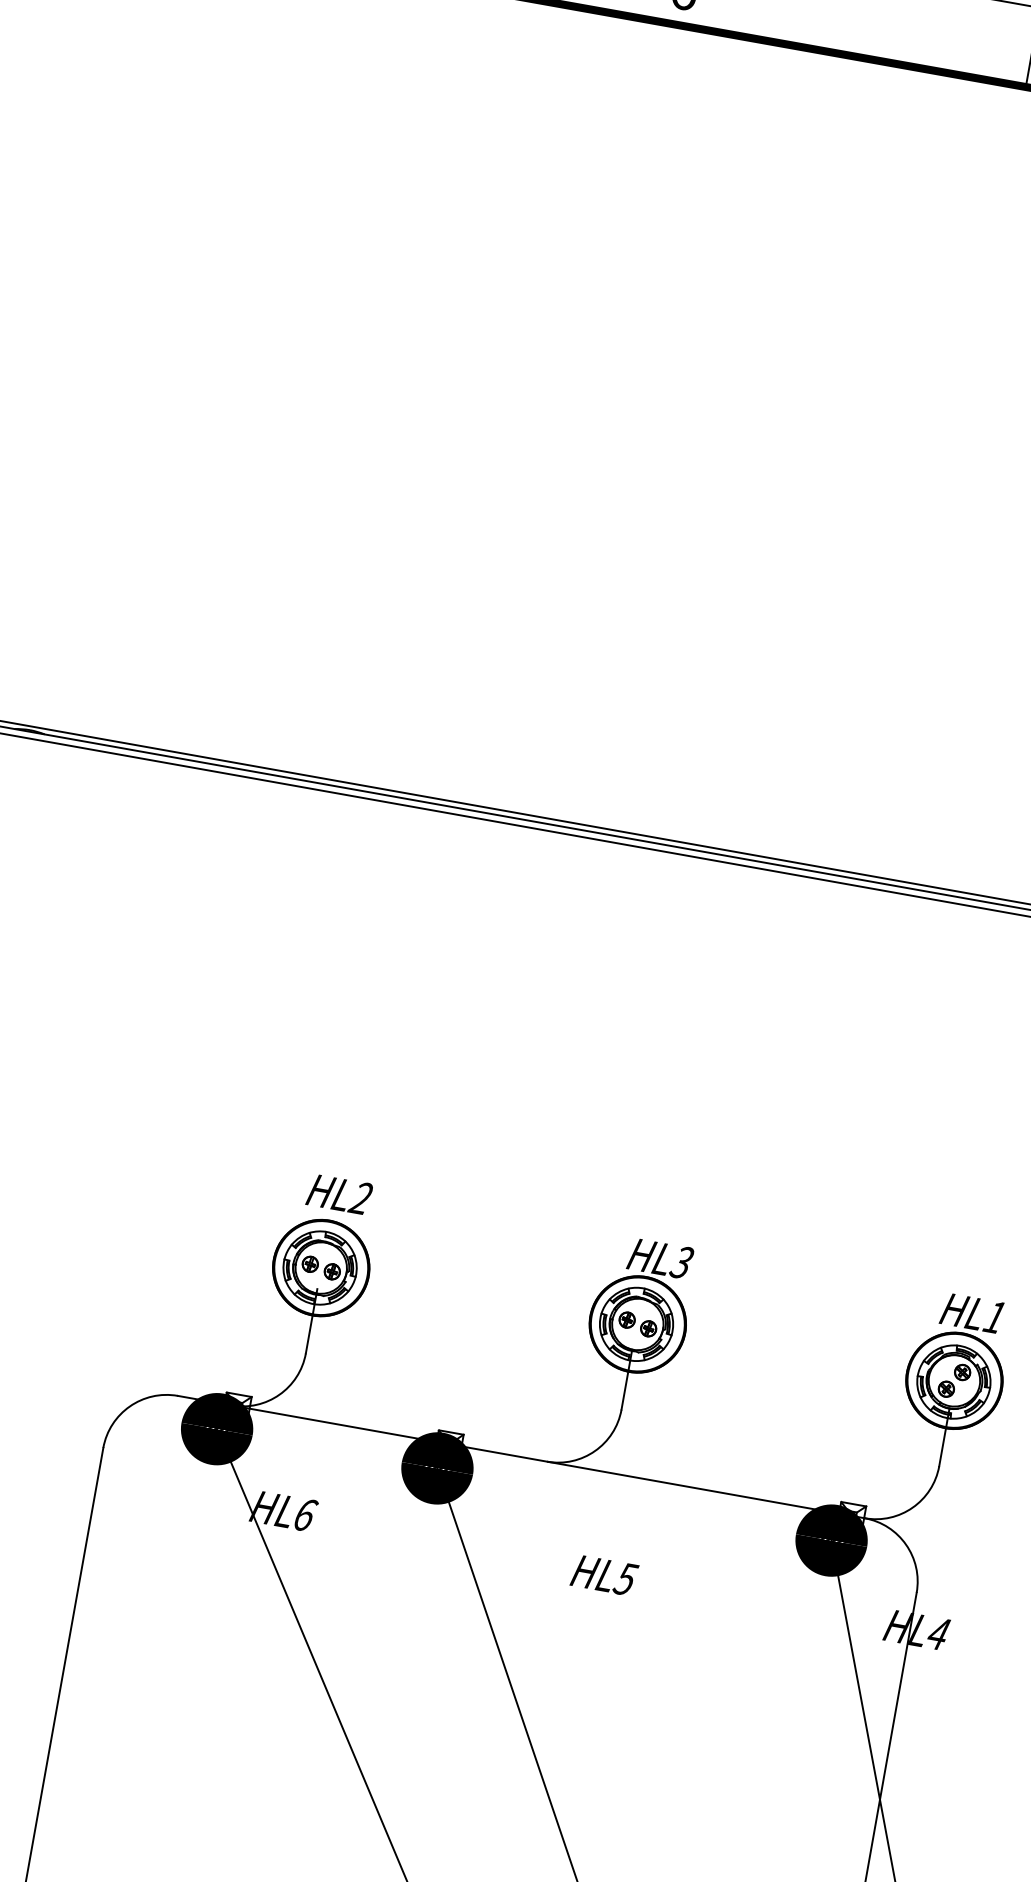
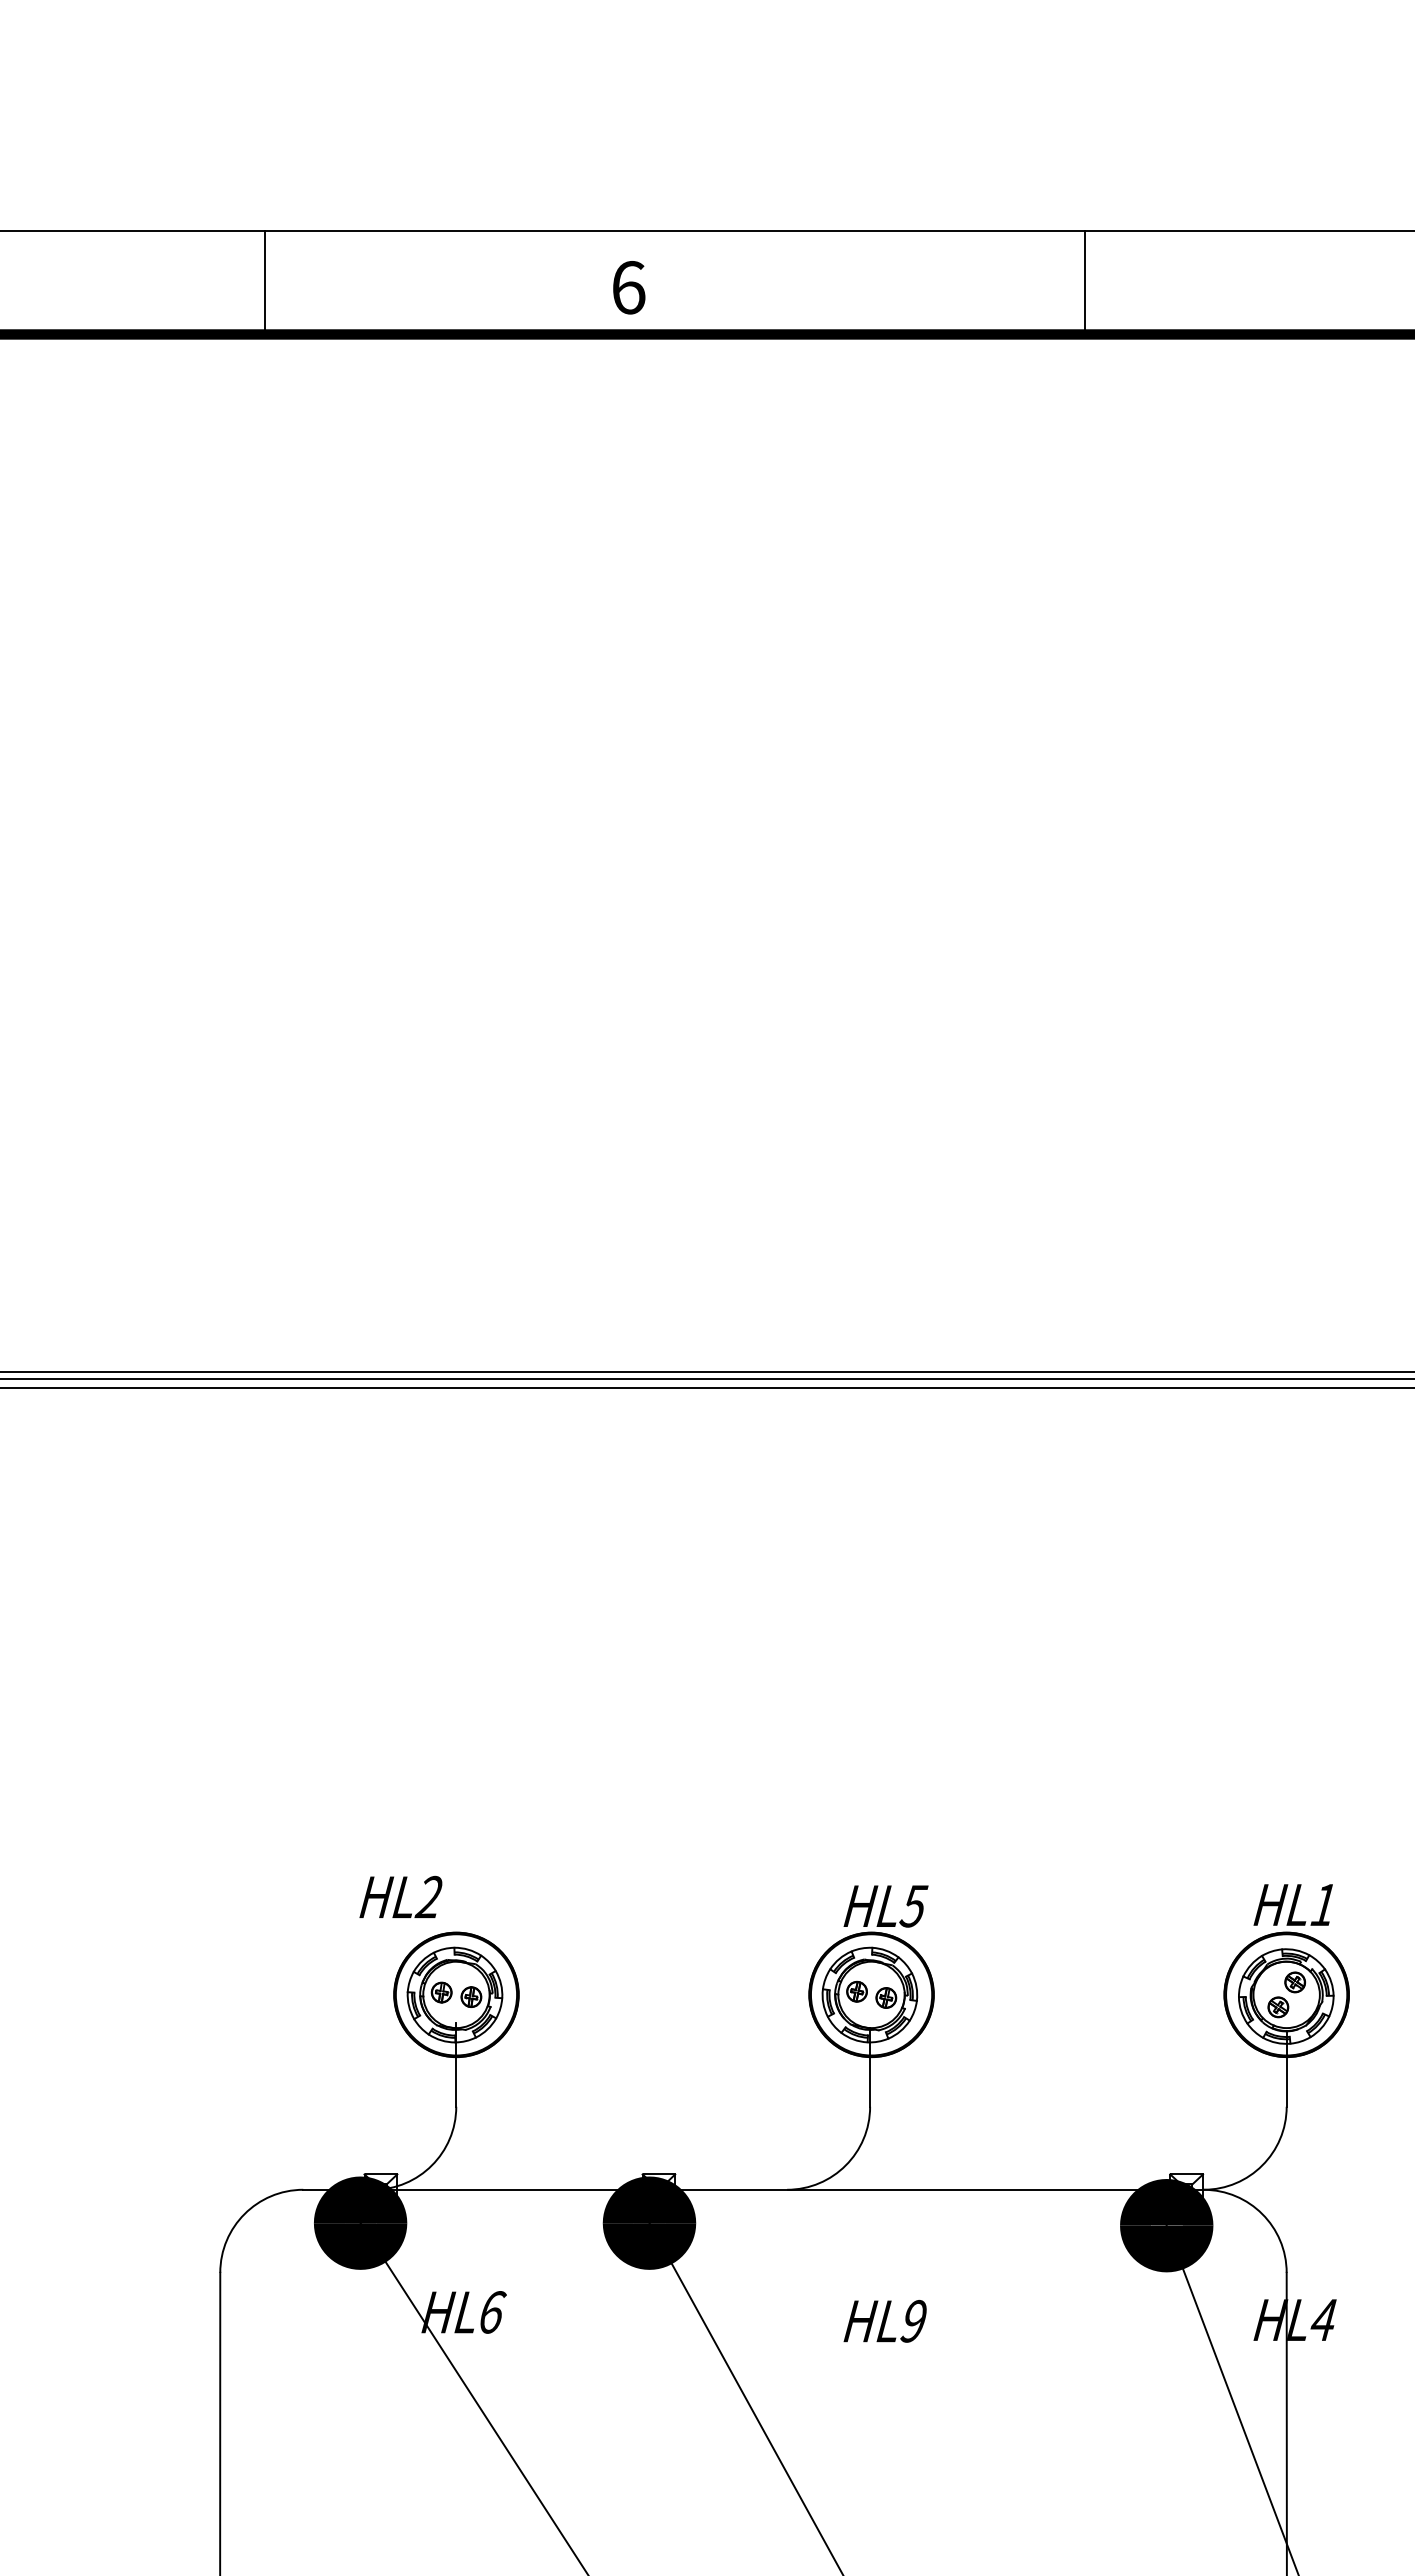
text: (339, 1193) -> (400, 1896), moved
text: (681, 1261) -> (913, 1905), L3 -> L5
text: (625, 1578) -> (913, 2320), L5 -> L9

